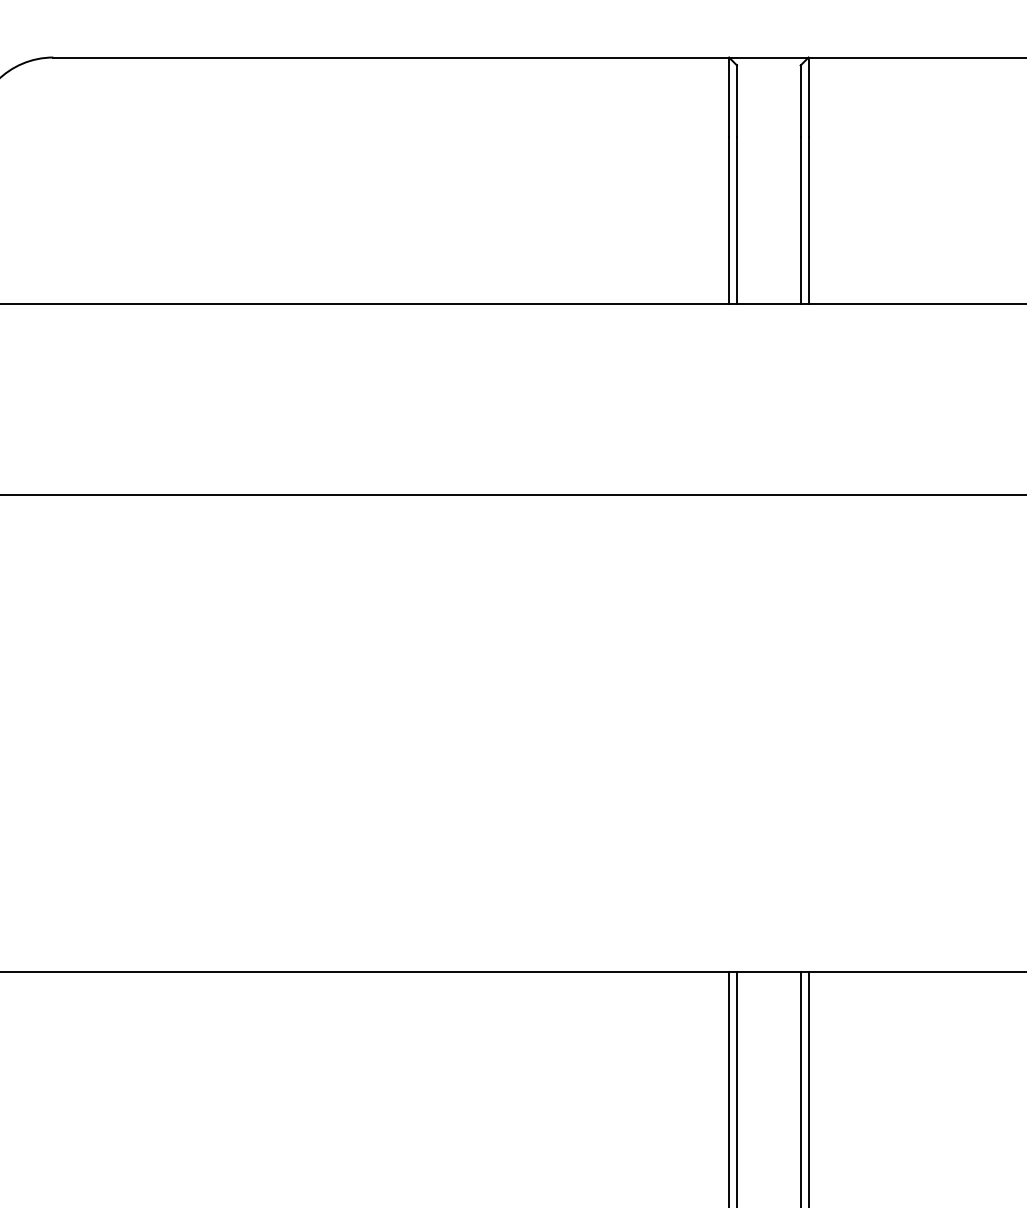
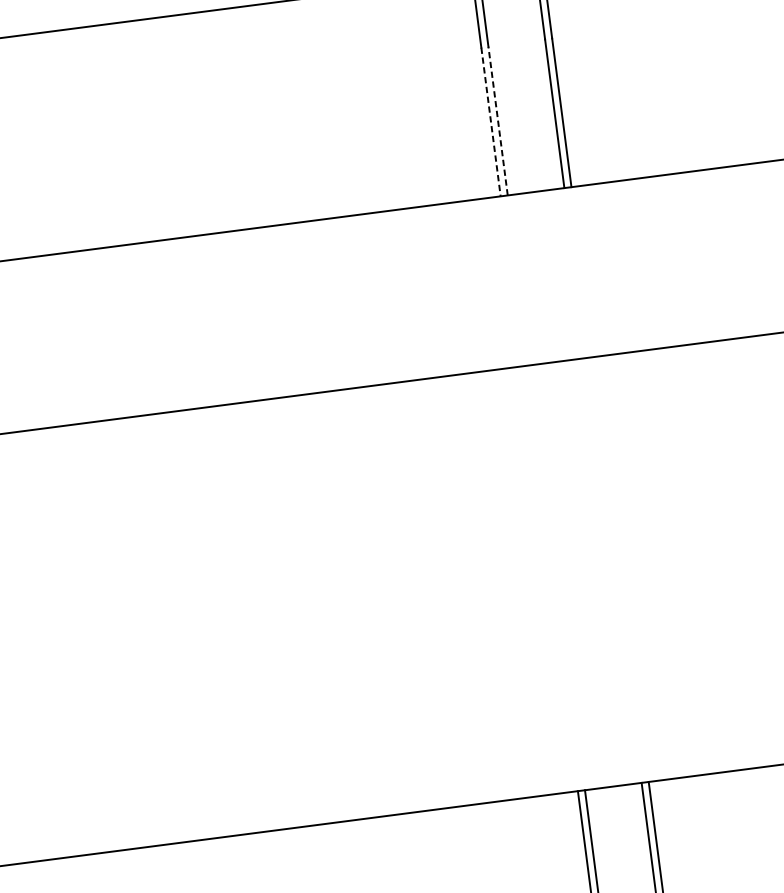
line: (737, 219) -> (498, 120), solid -> dashed
line: (729, 220) -> (491, 121), solid -> dashed

